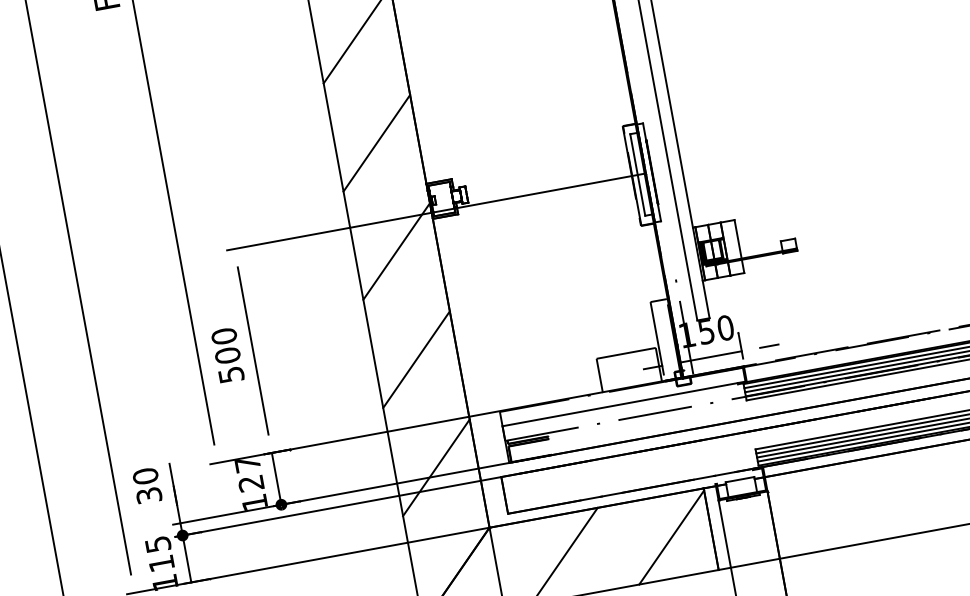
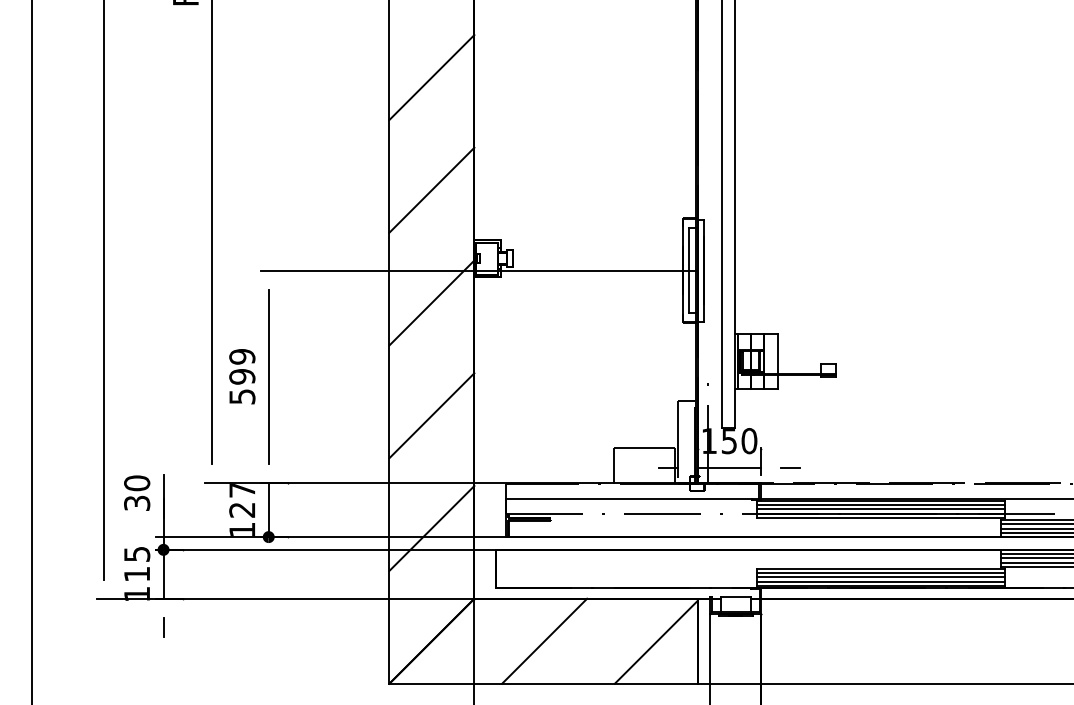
text: (226, 345) -> (242, 366), 500 -> 599

